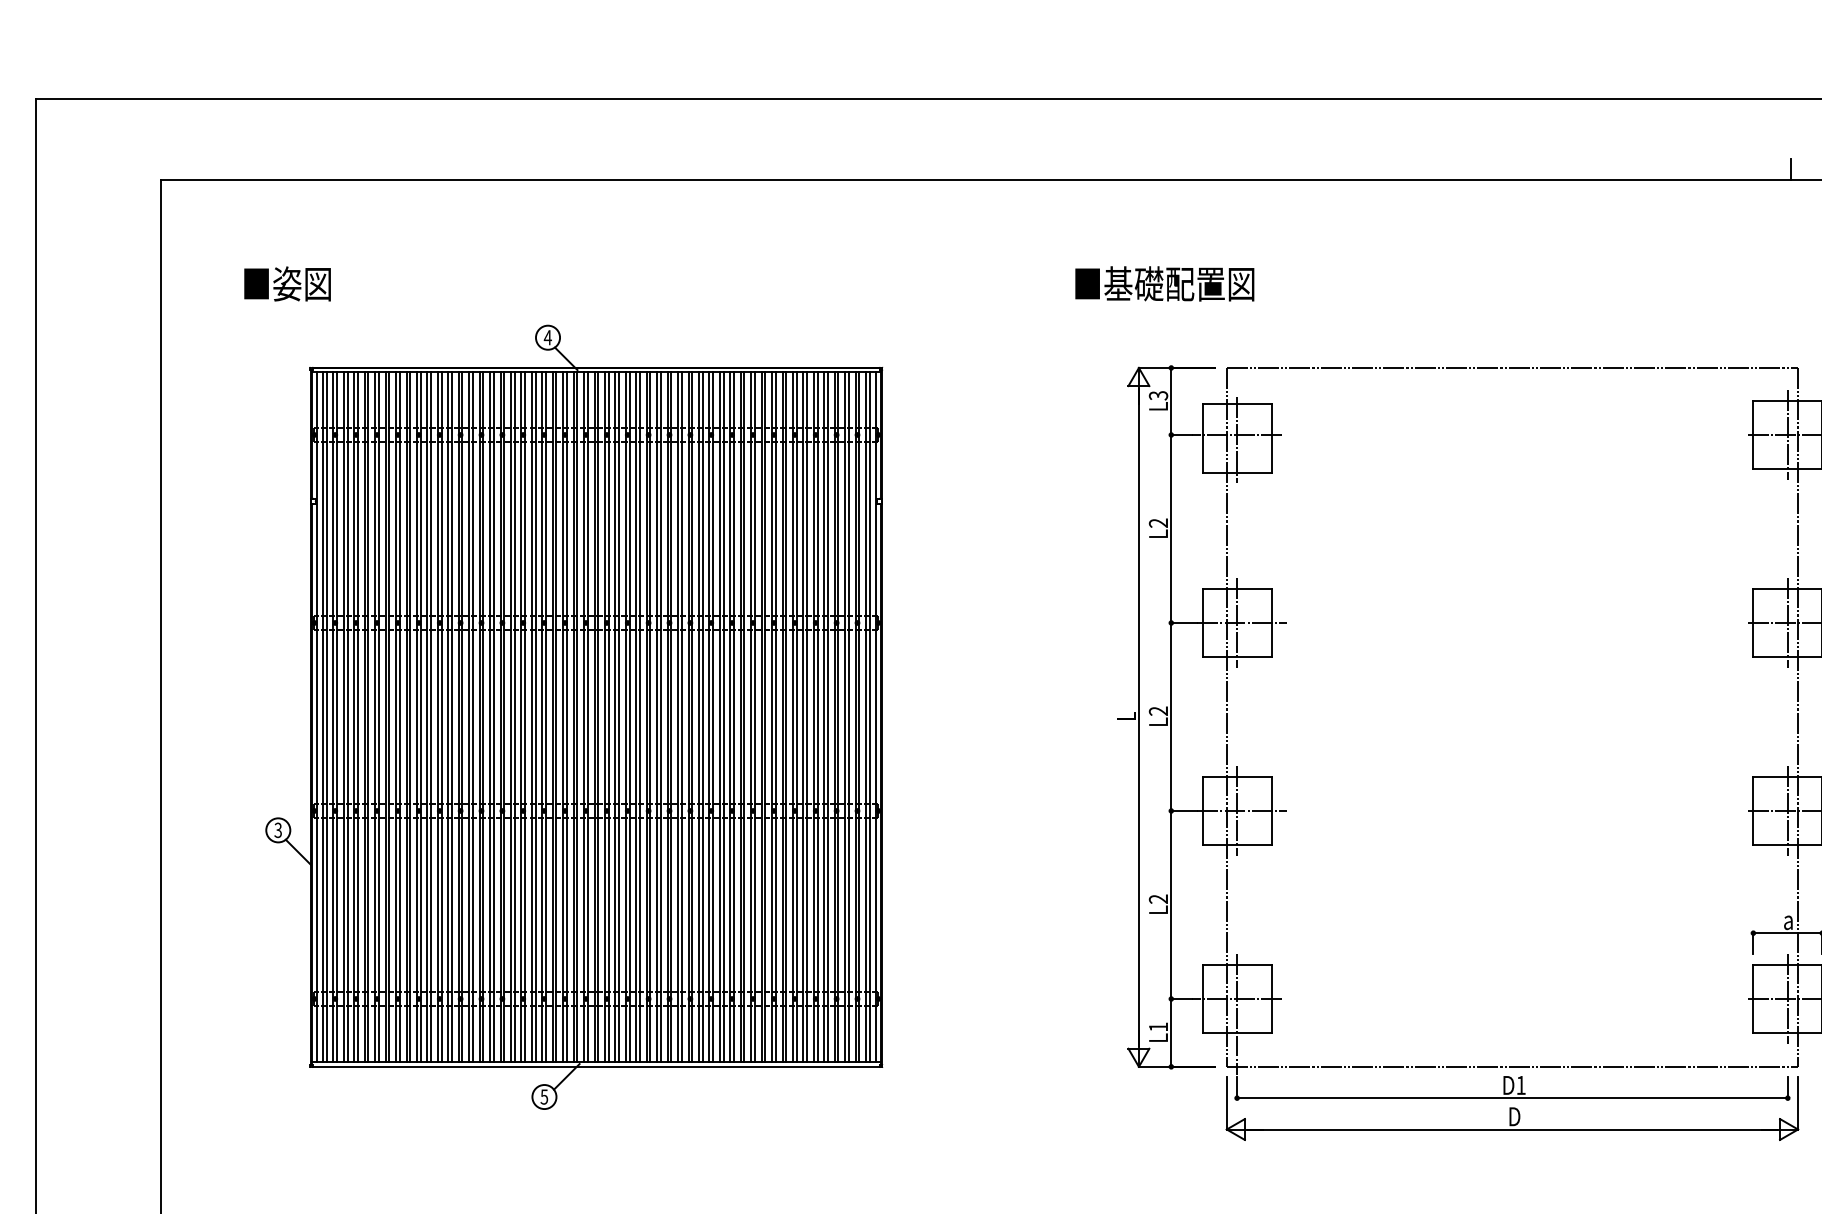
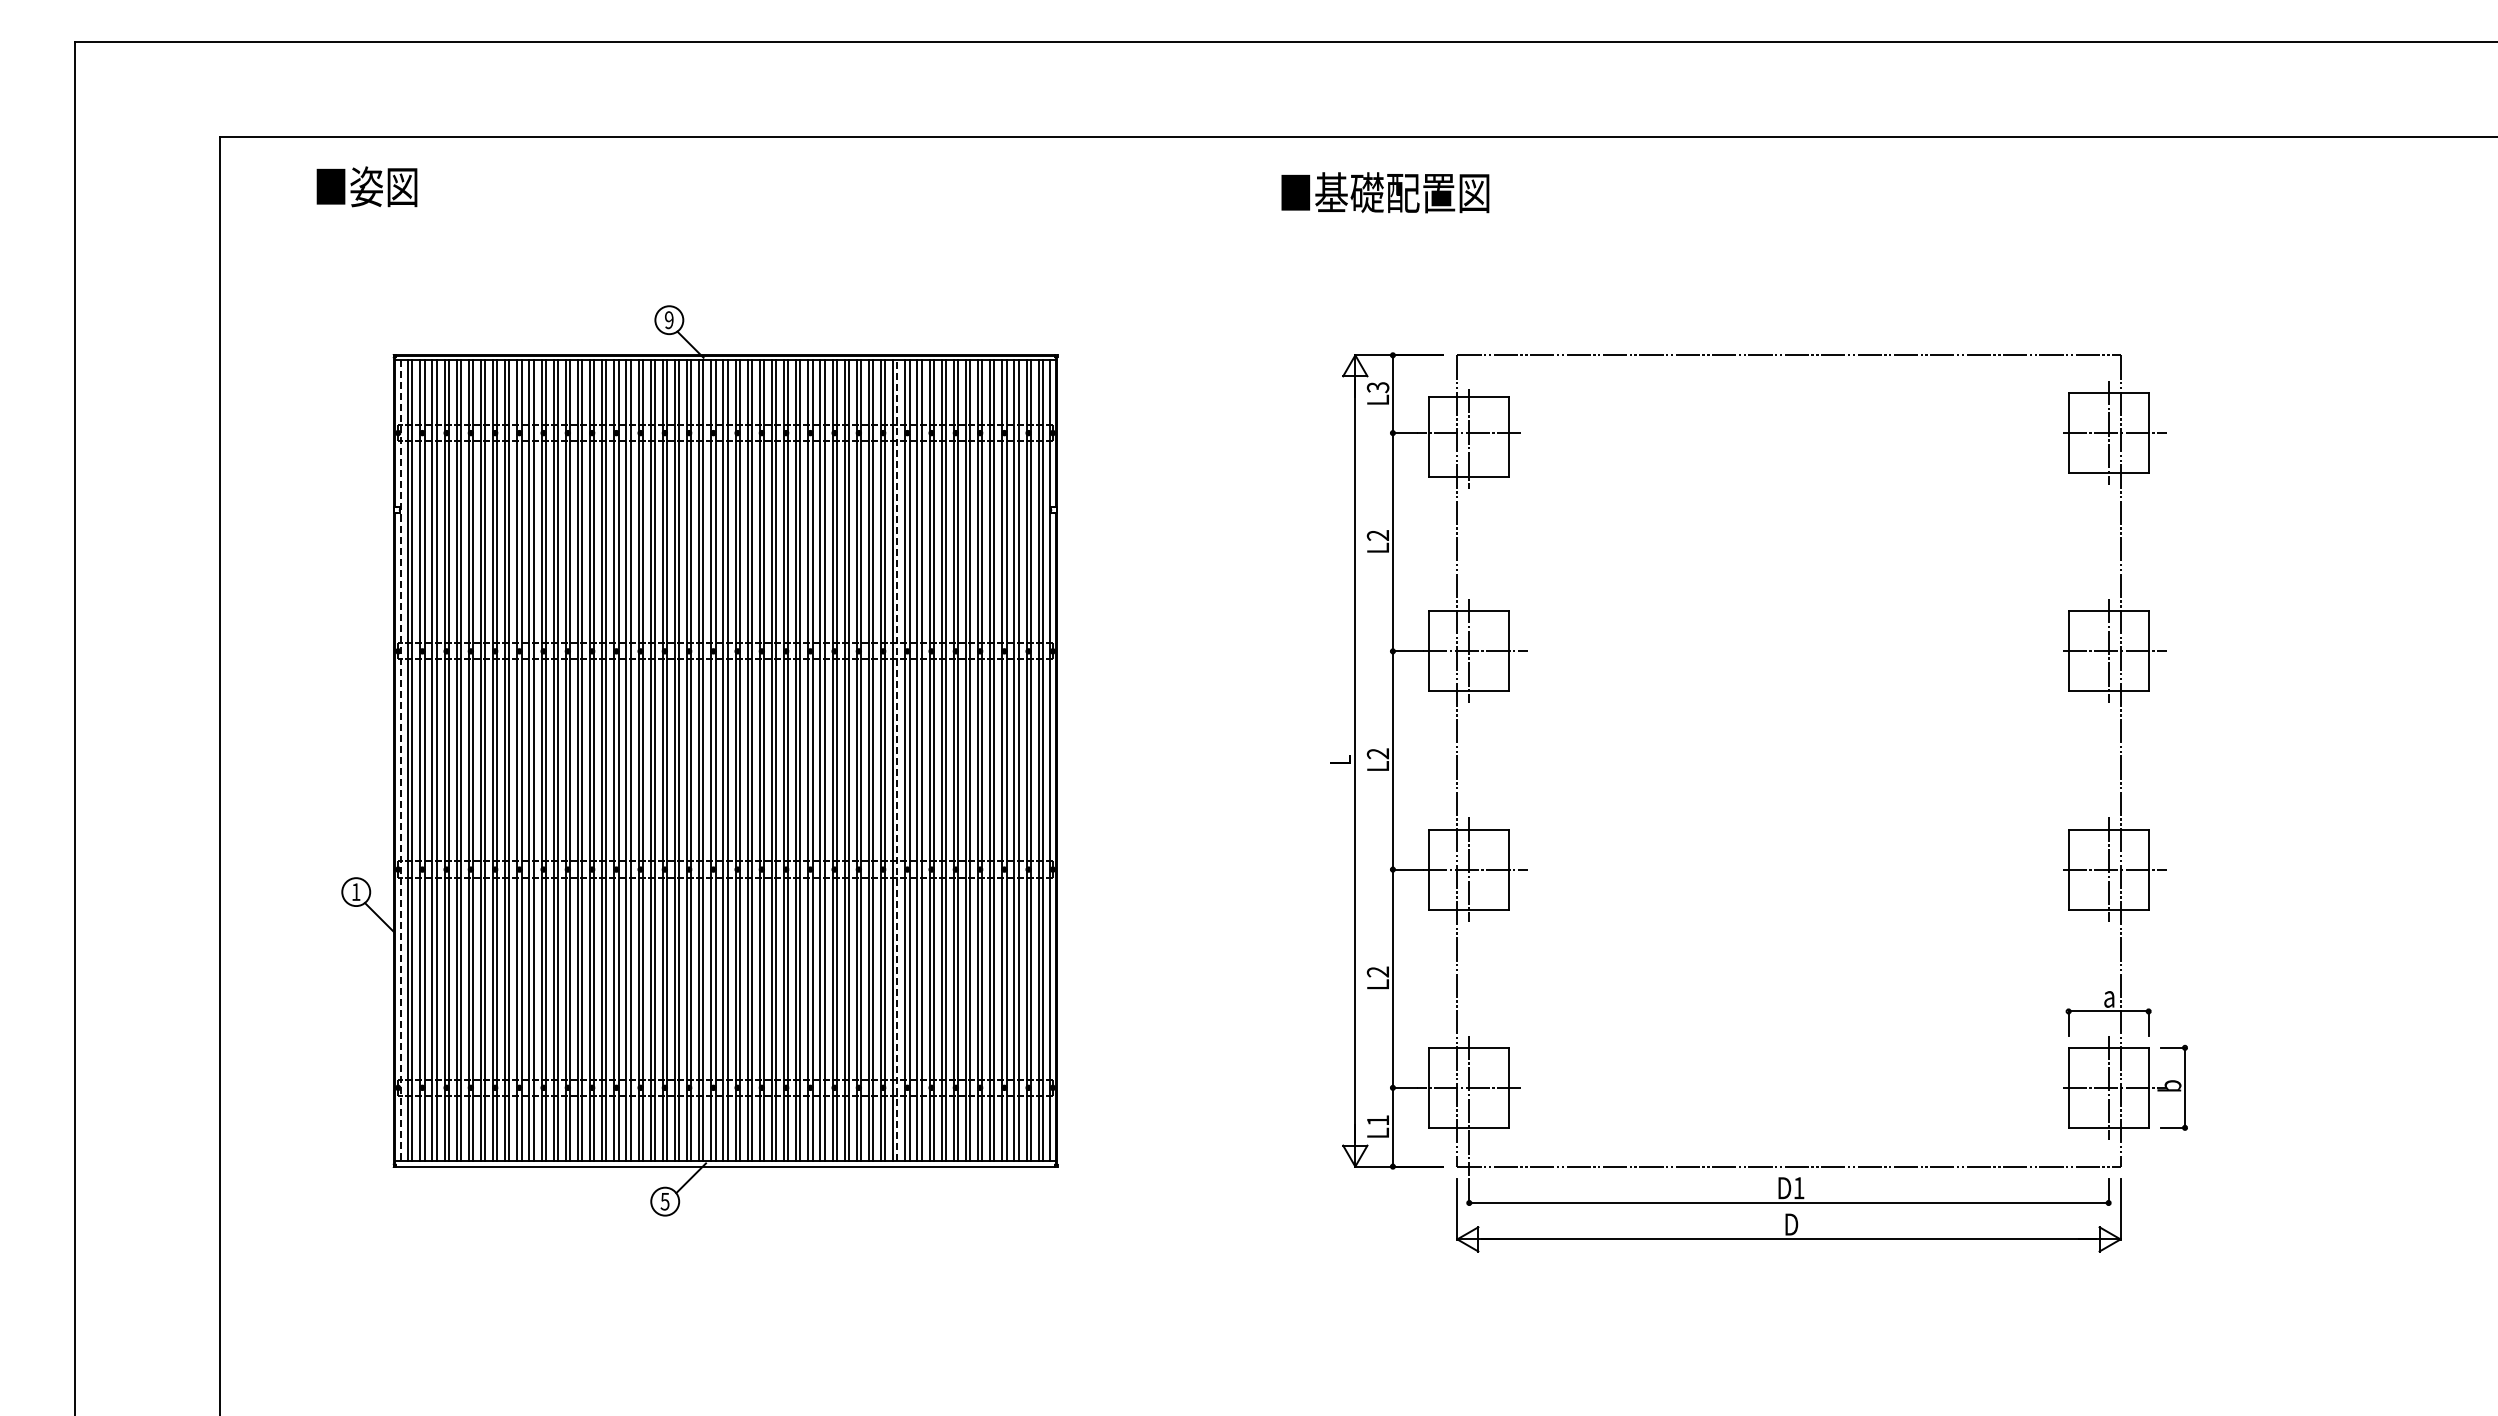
line: (1790, 169) -> (2111, 124), removed
text: (287, 283) -> (366, 186), moved
text: (1164, 283) -> (1385, 192), moved
text: (547, 337) -> (668, 320), 4 -> 9
line: (317, 717) -> (401, 761), solid -> dashed
line: (744, 717) -> (897, 760), solid -> dashed
text: (277, 830) -> (355, 892), 3 -> 1

